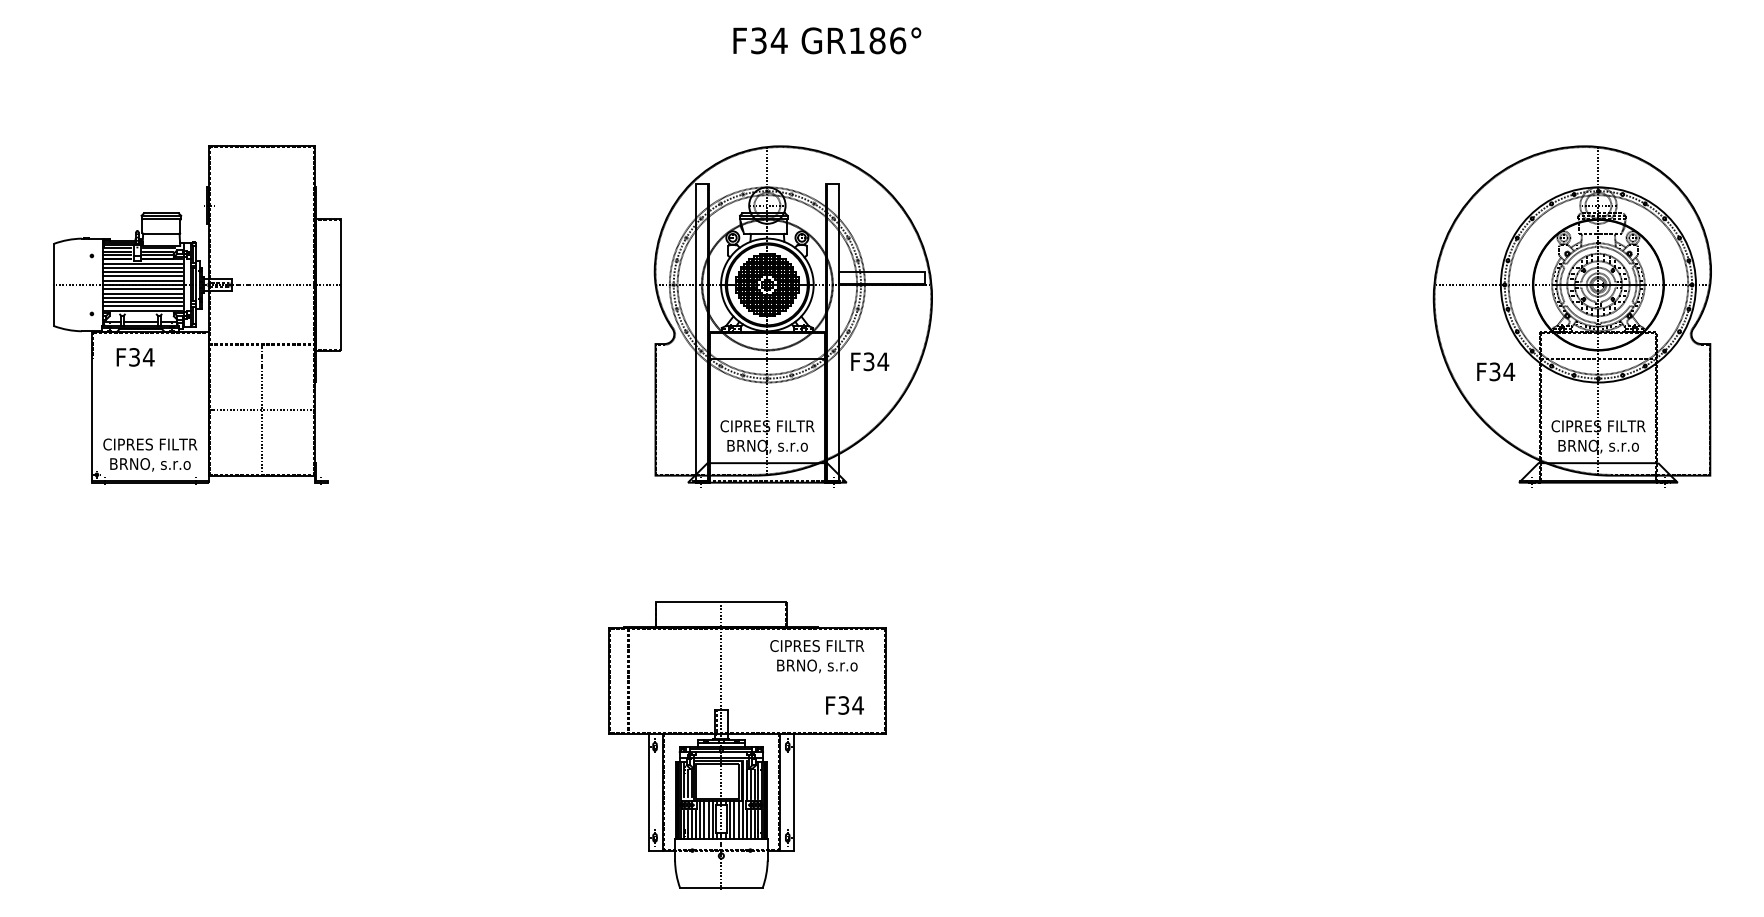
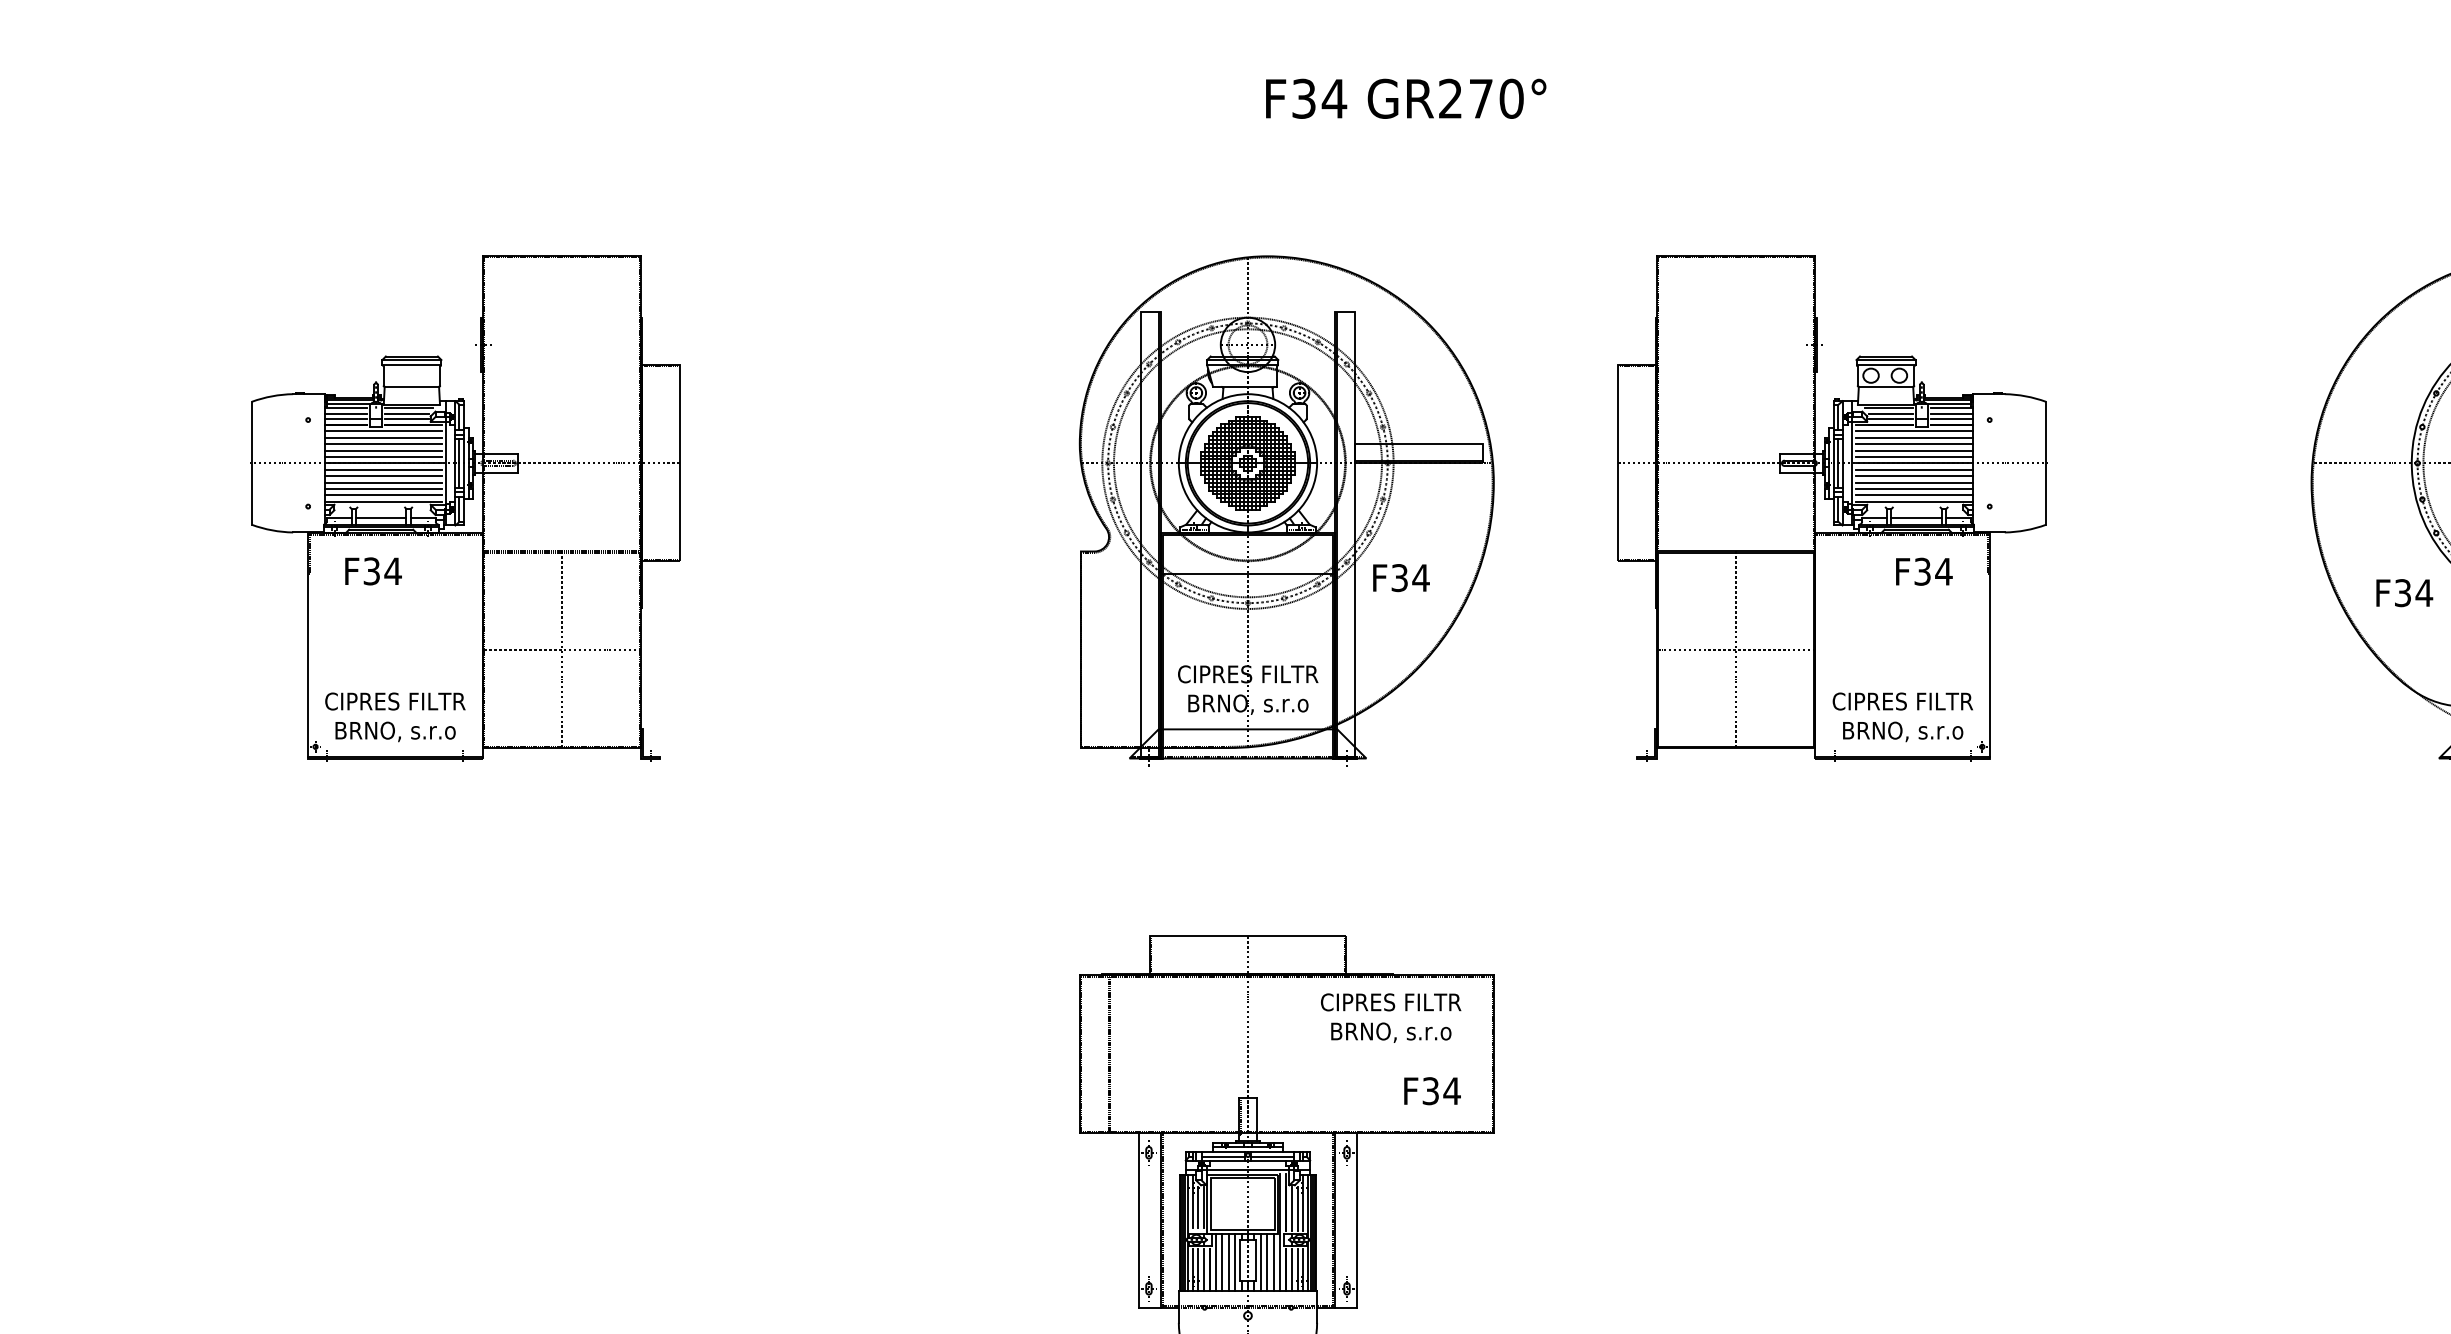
text: (877, 40) -> (1481, 98), GR186° -> GR270°
part: (1112, 314) -> (1831, 507), added
part: (792, 316) -> (1285, 510), moved

